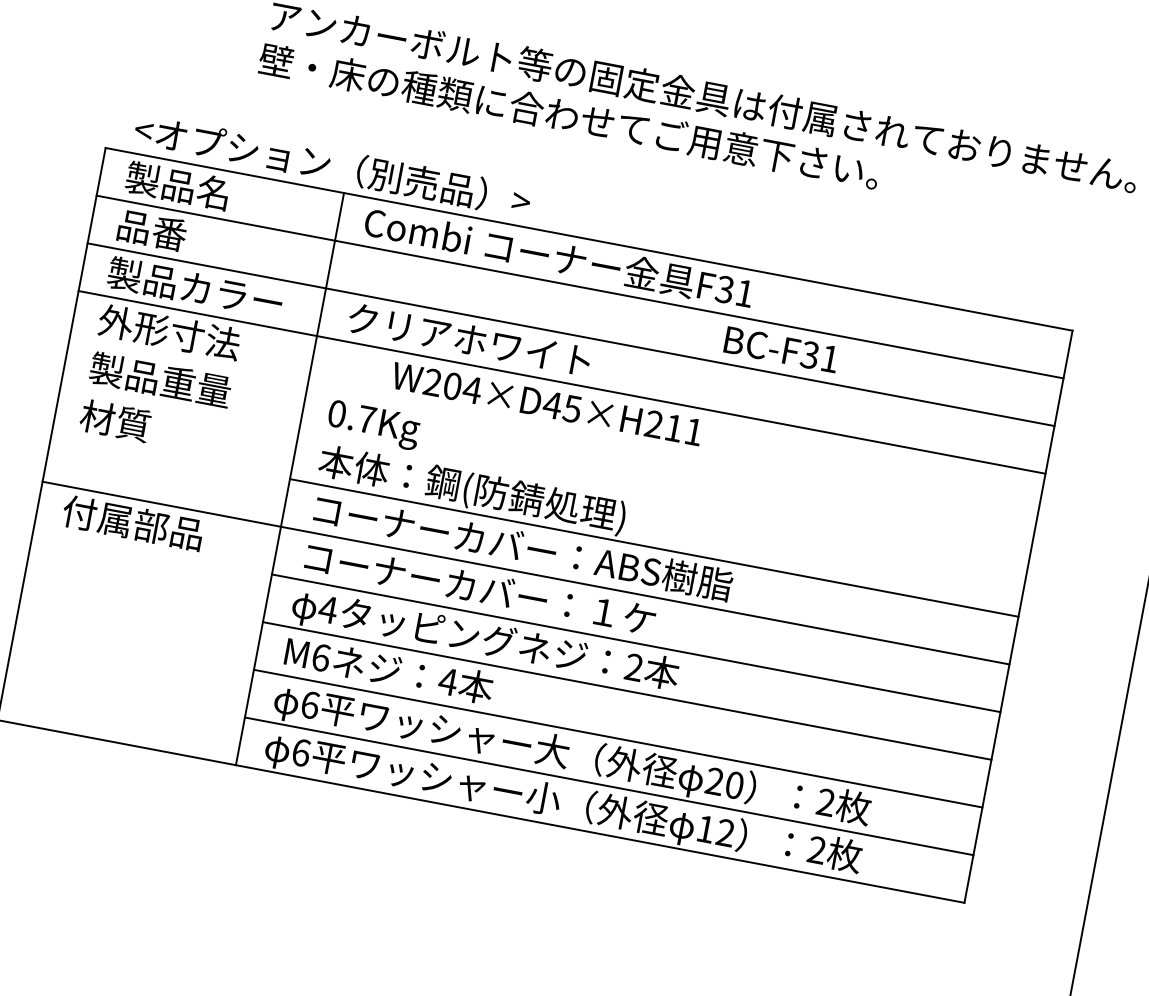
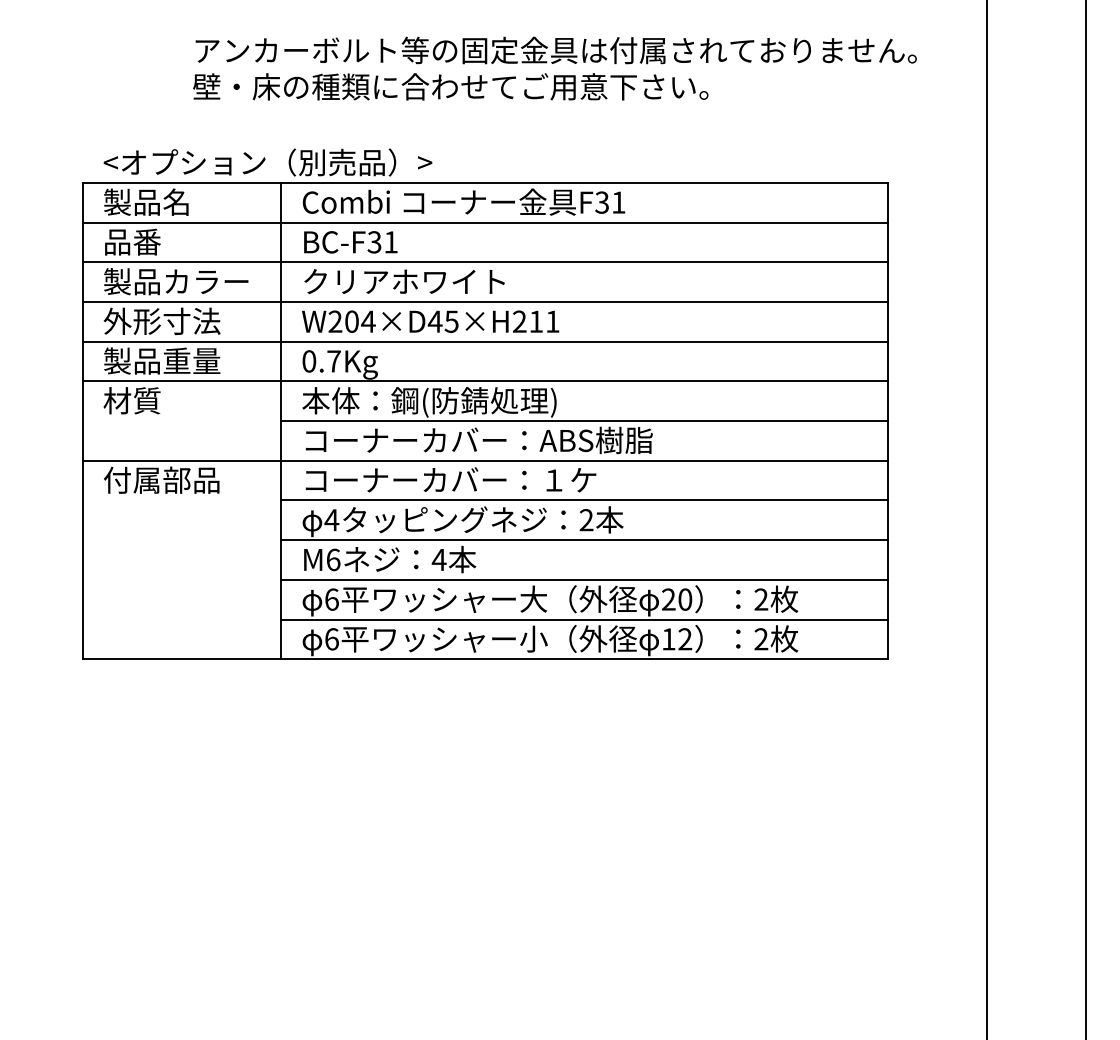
text: (781, 349) -> (350, 242), moved
text: (547, 403) -> (430, 321), moved
line: (552, 429) -> (484, 341), added
line: (543, 477) -> (484, 381), added

